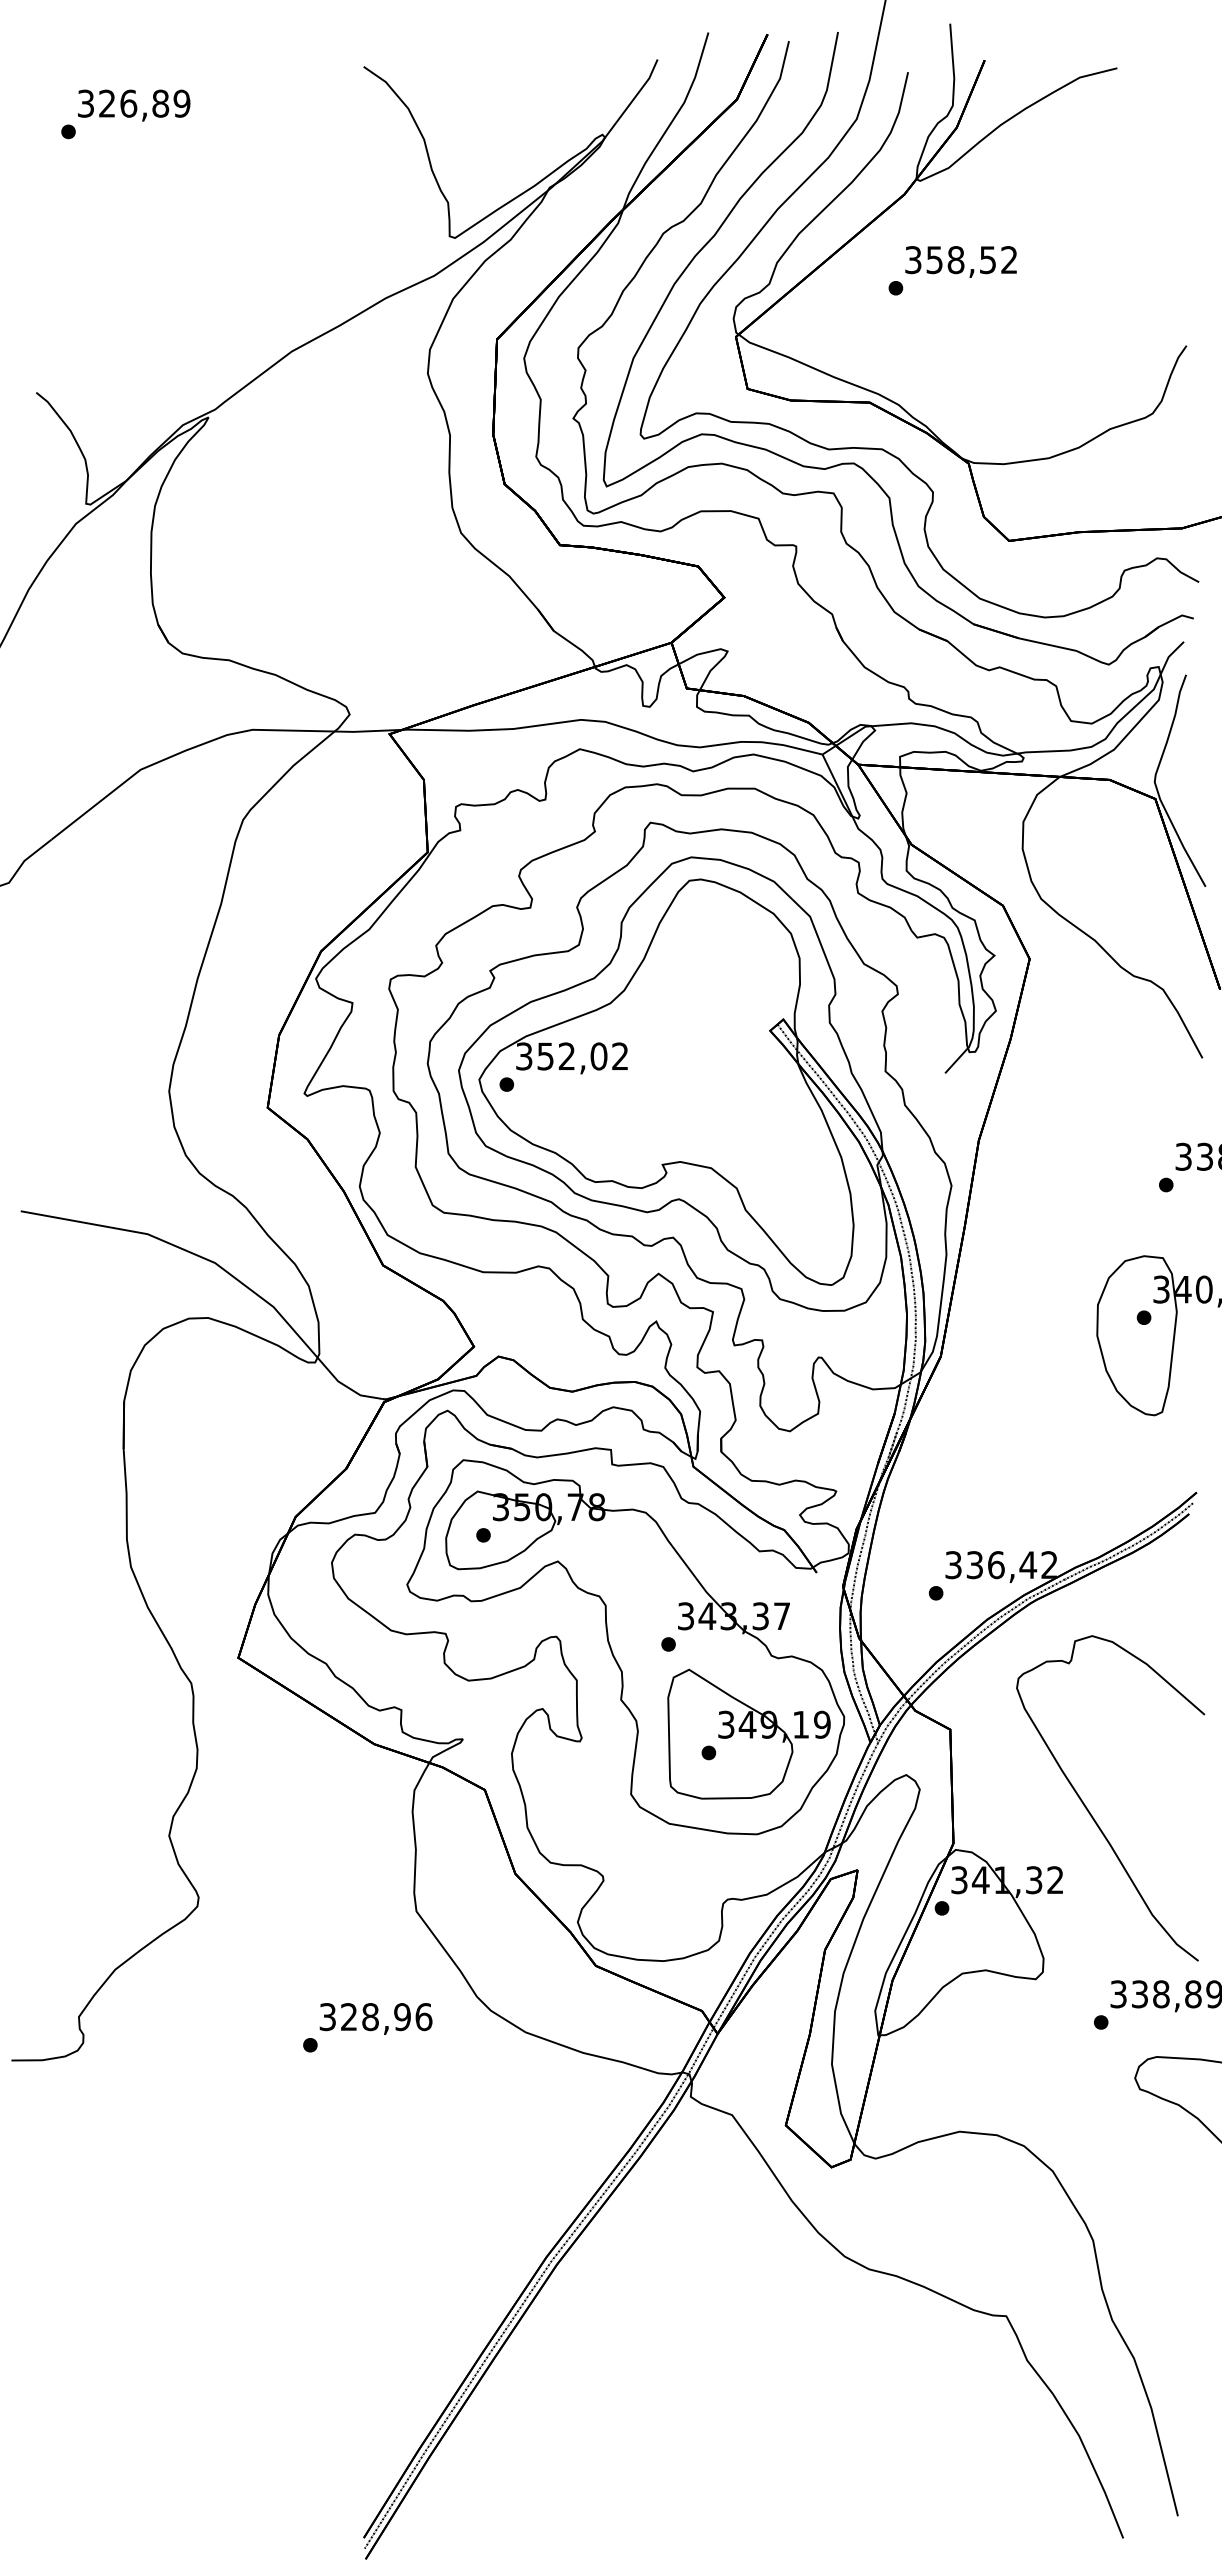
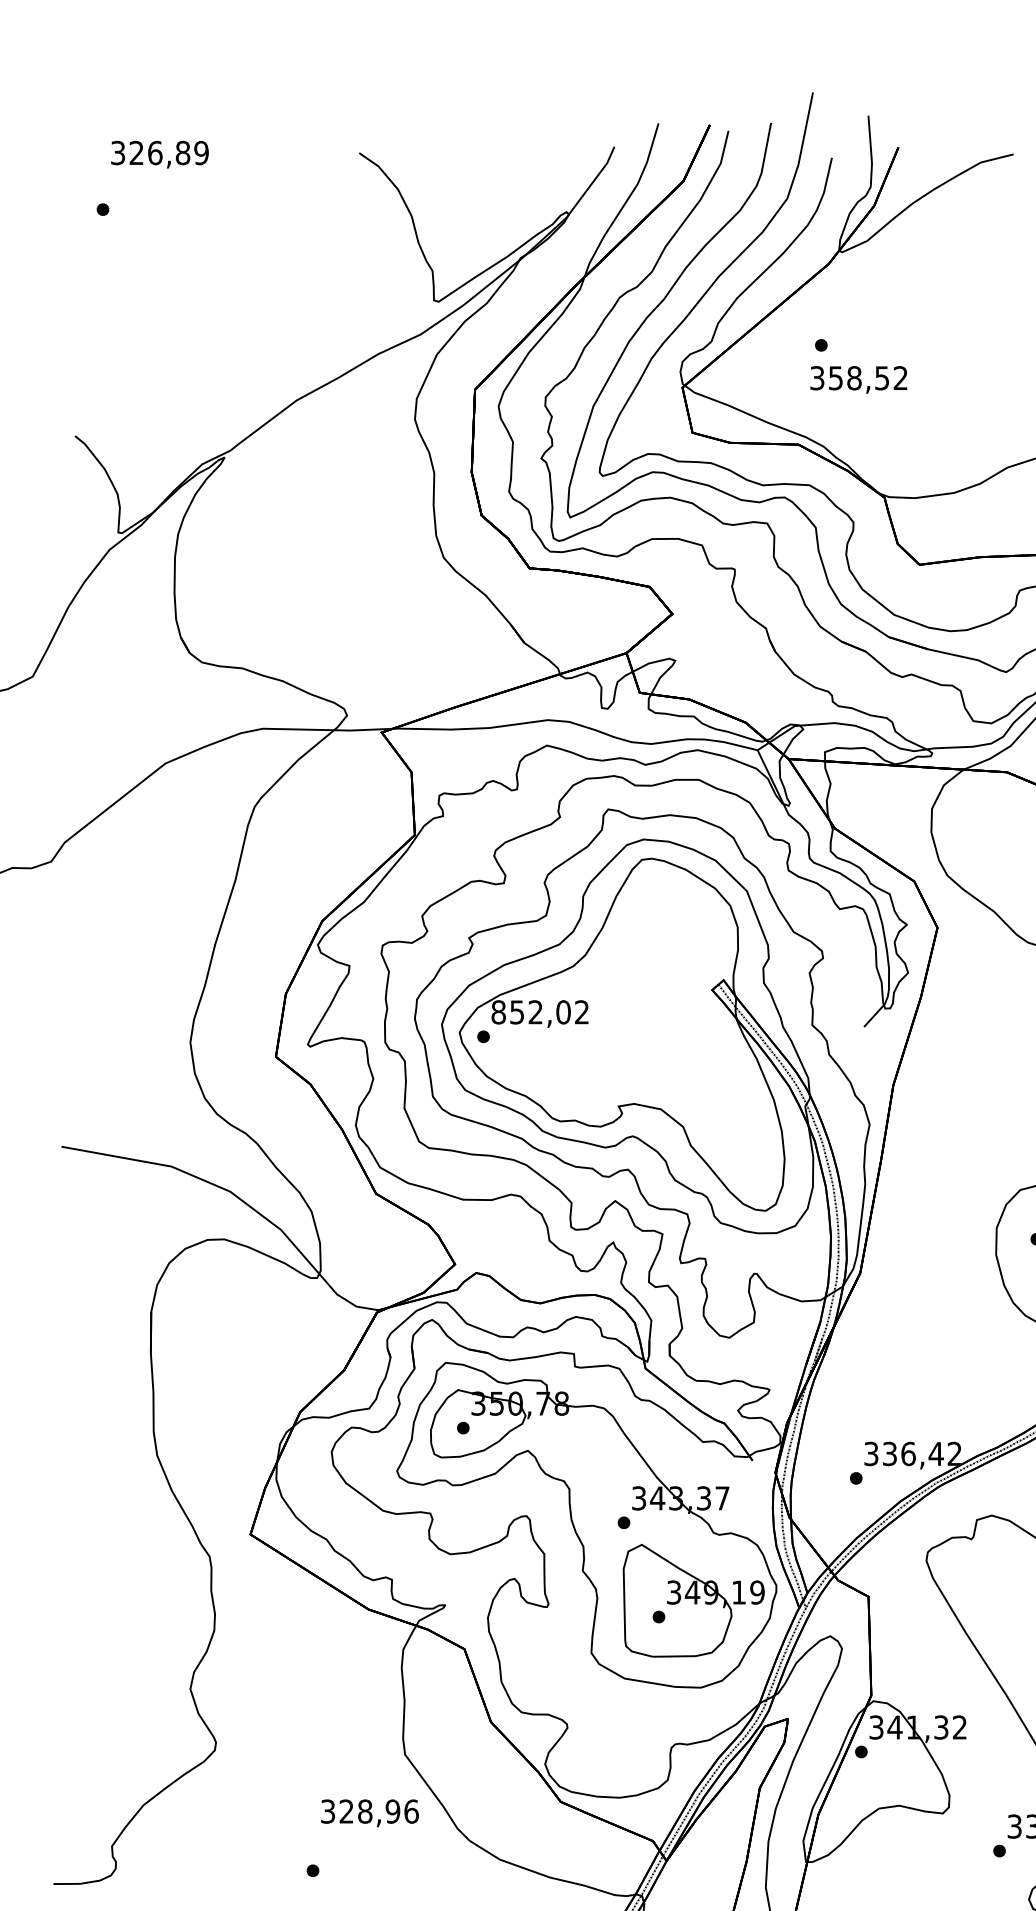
text: (134, 105) -> (160, 154), moved
text: (960, 261) -> (858, 379), moved
text: (524, 1056) -> (498, 1012), 352,02 -> 852,02
text: (375, 2018) -> (369, 1812), moved

